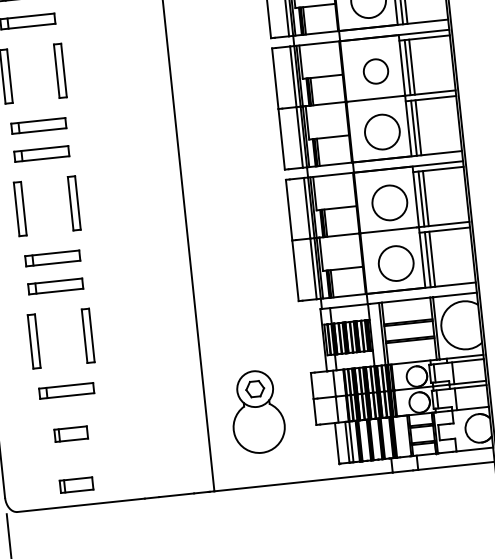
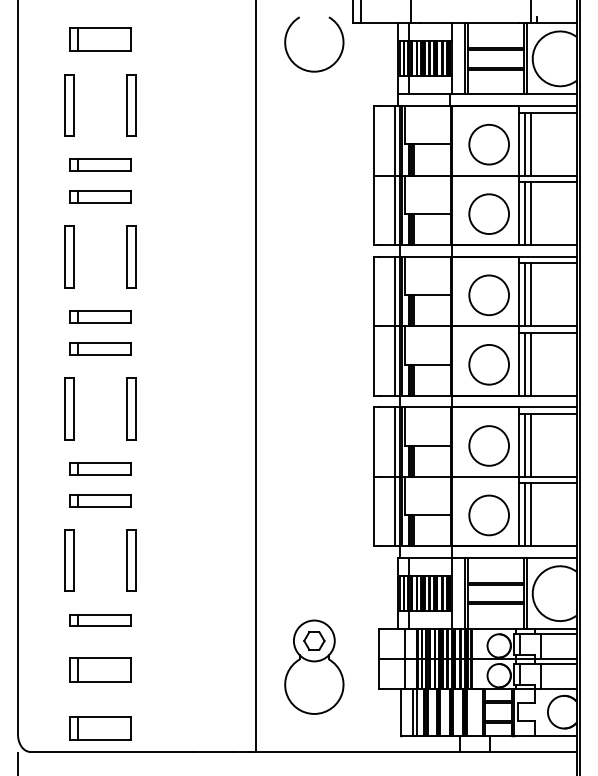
circle: (375, 71) -> (488, 295), size x1.43
part: (71, 433) -> (100, 669), size x1.67
part: (76, 485) -> (100, 728), size x1.67

